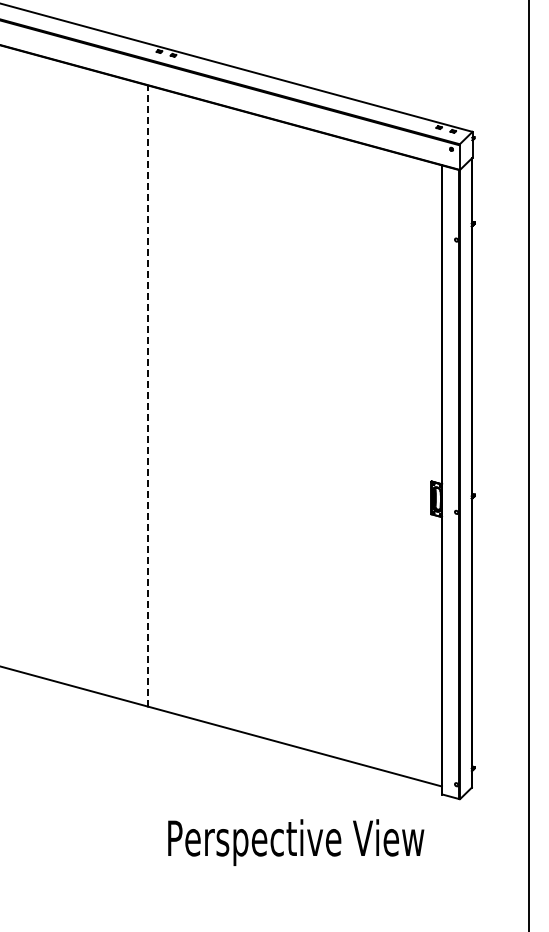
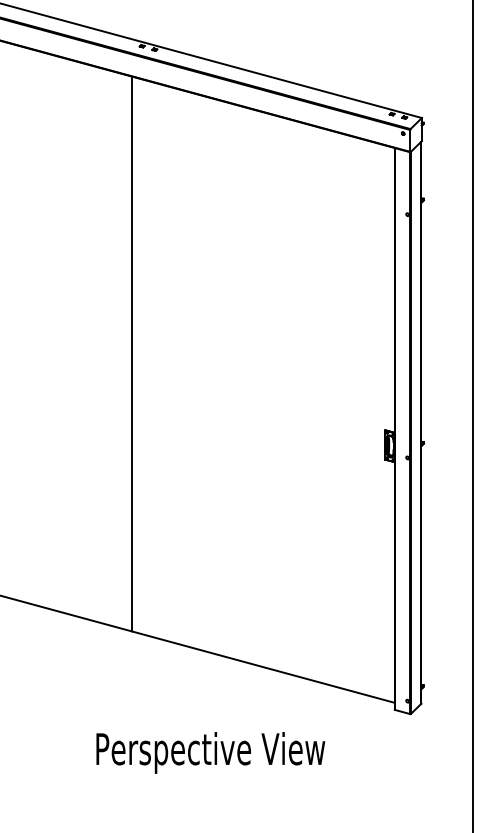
line: (148, 396) -> (132, 354), dashed -> solid
text: (296, 842) -> (211, 752), moved

